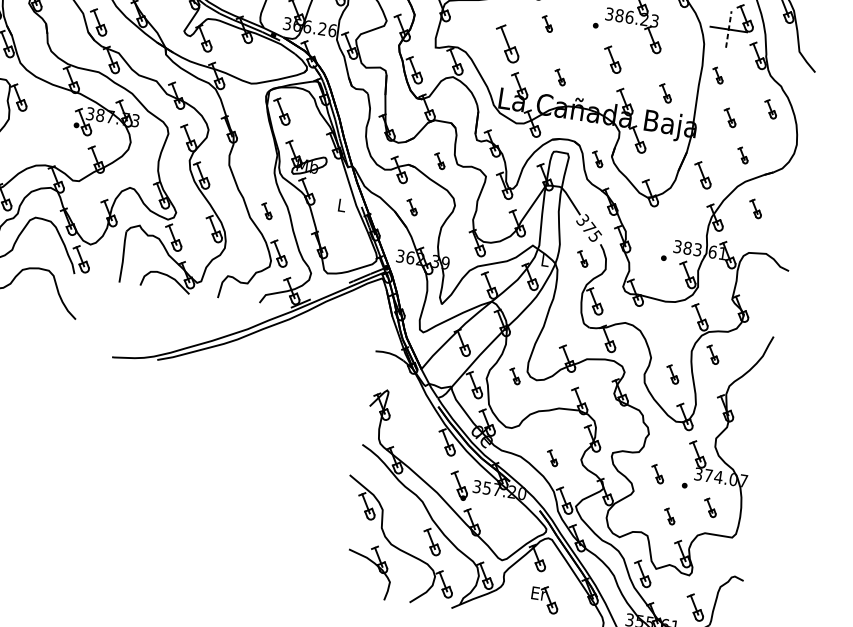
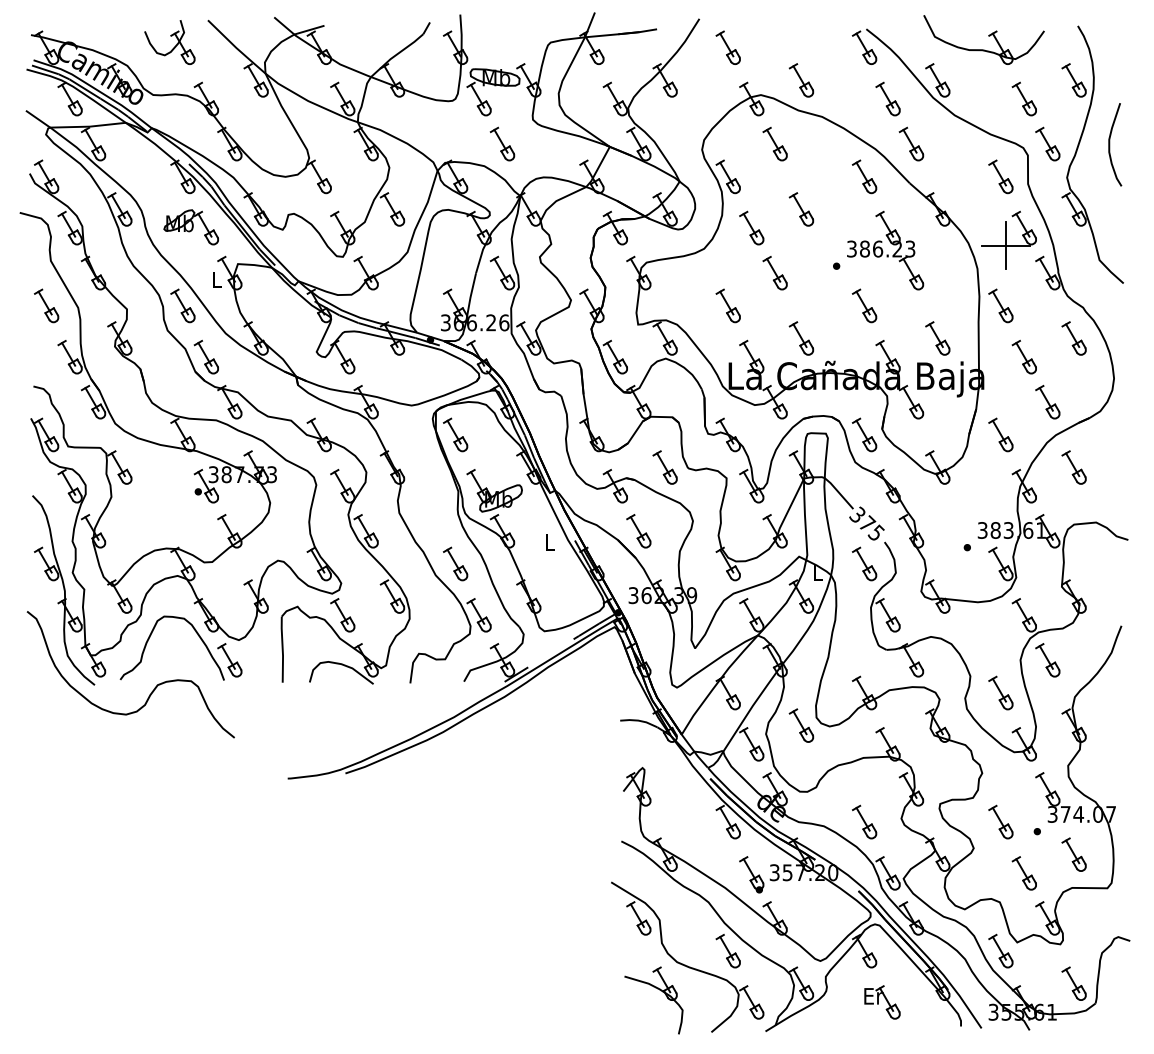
part: (546, 24) -> (774, 273), size x1.67
line: (728, 29) -> (1005, 245), dashed -> solid
part: (506, 43) -> (727, 305), size x0.71
part: (717, 75) -> (1000, 305), size x1.67
part: (560, 77) -> (801, 338), size x1.67
part: (665, 93) -> (937, 338), size x1.43
part: (770, 109) -> (1073, 338), size x1.43
part: (729, 117) -> (1023, 356), size x1.43
part: (742, 155) -> (1047, 402), size x1.67
part: (597, 158) -> (864, 434), size x1.67
part: (439, 160) -> (664, 467), size x1.67
part: (411, 207) -> (638, 531), size x1.67
part: (755, 208) -> (1073, 467), size x1.43
part: (266, 210) -> (455, 563), size x1.67
part: (582, 258) -> (864, 563), size x1.67
part: (712, 354) -> (1047, 660), size x1.43
part: (672, 373) -> (1000, 692), size x1.43
part: (514, 376) -> (801, 725), size x1.67
part: (552, 457) -> (864, 821), size x1.67
part: (657, 473) -> (1000, 821), size x1.43
part: (709, 507) -> (1073, 854), size x1.43
part: (669, 516) -> (1023, 873), size x1.67

